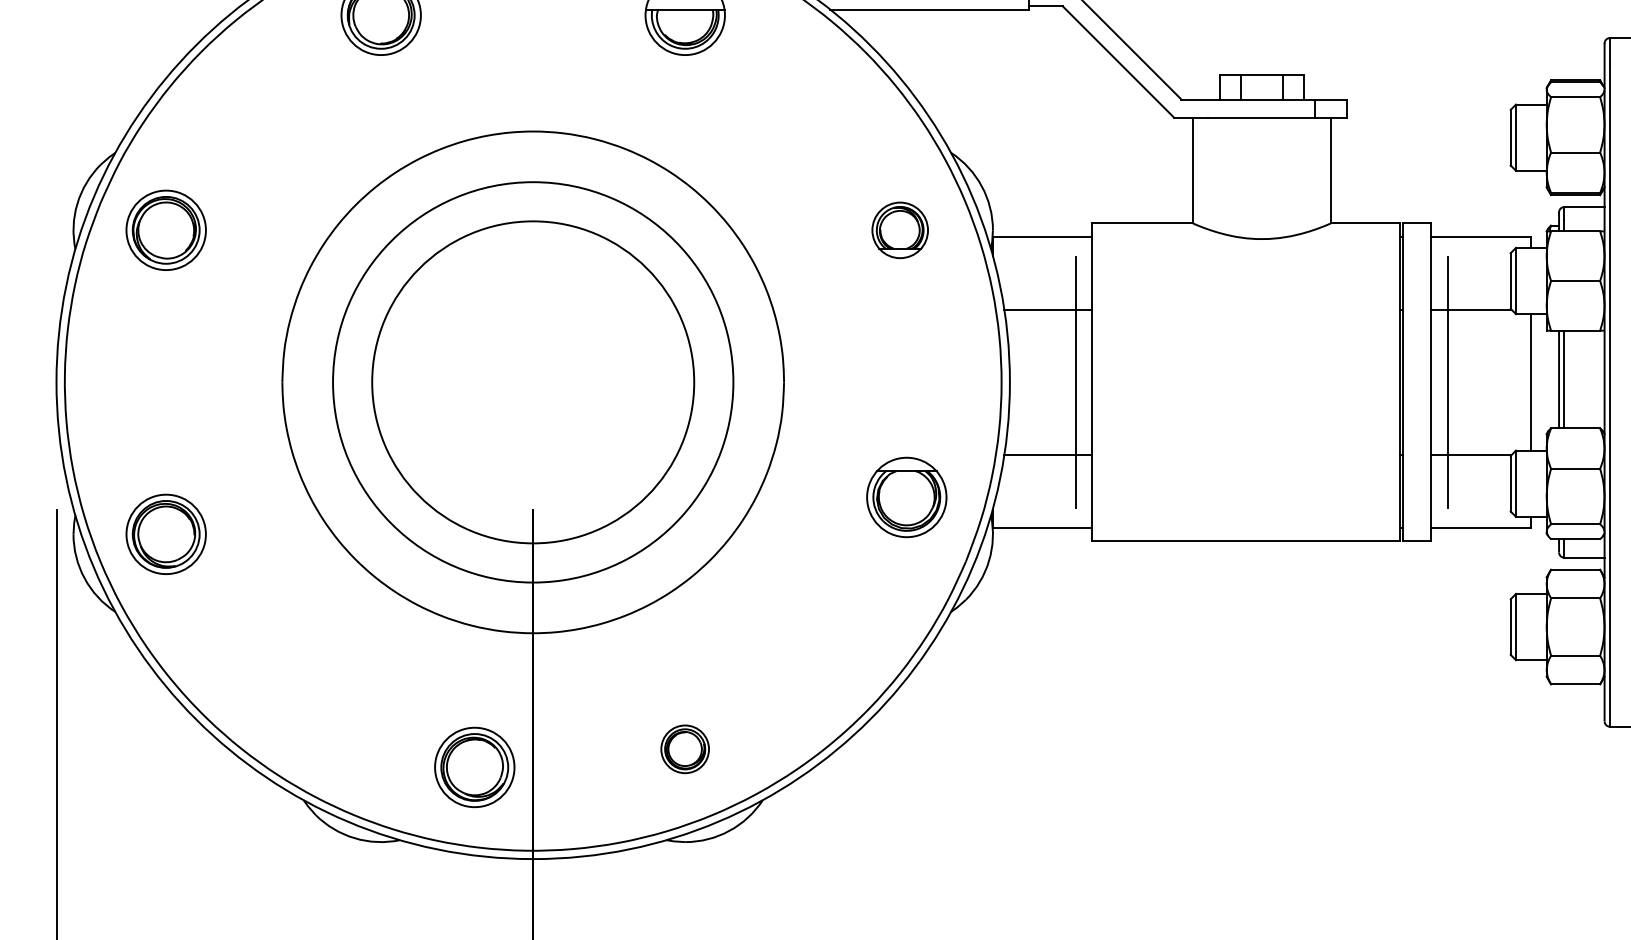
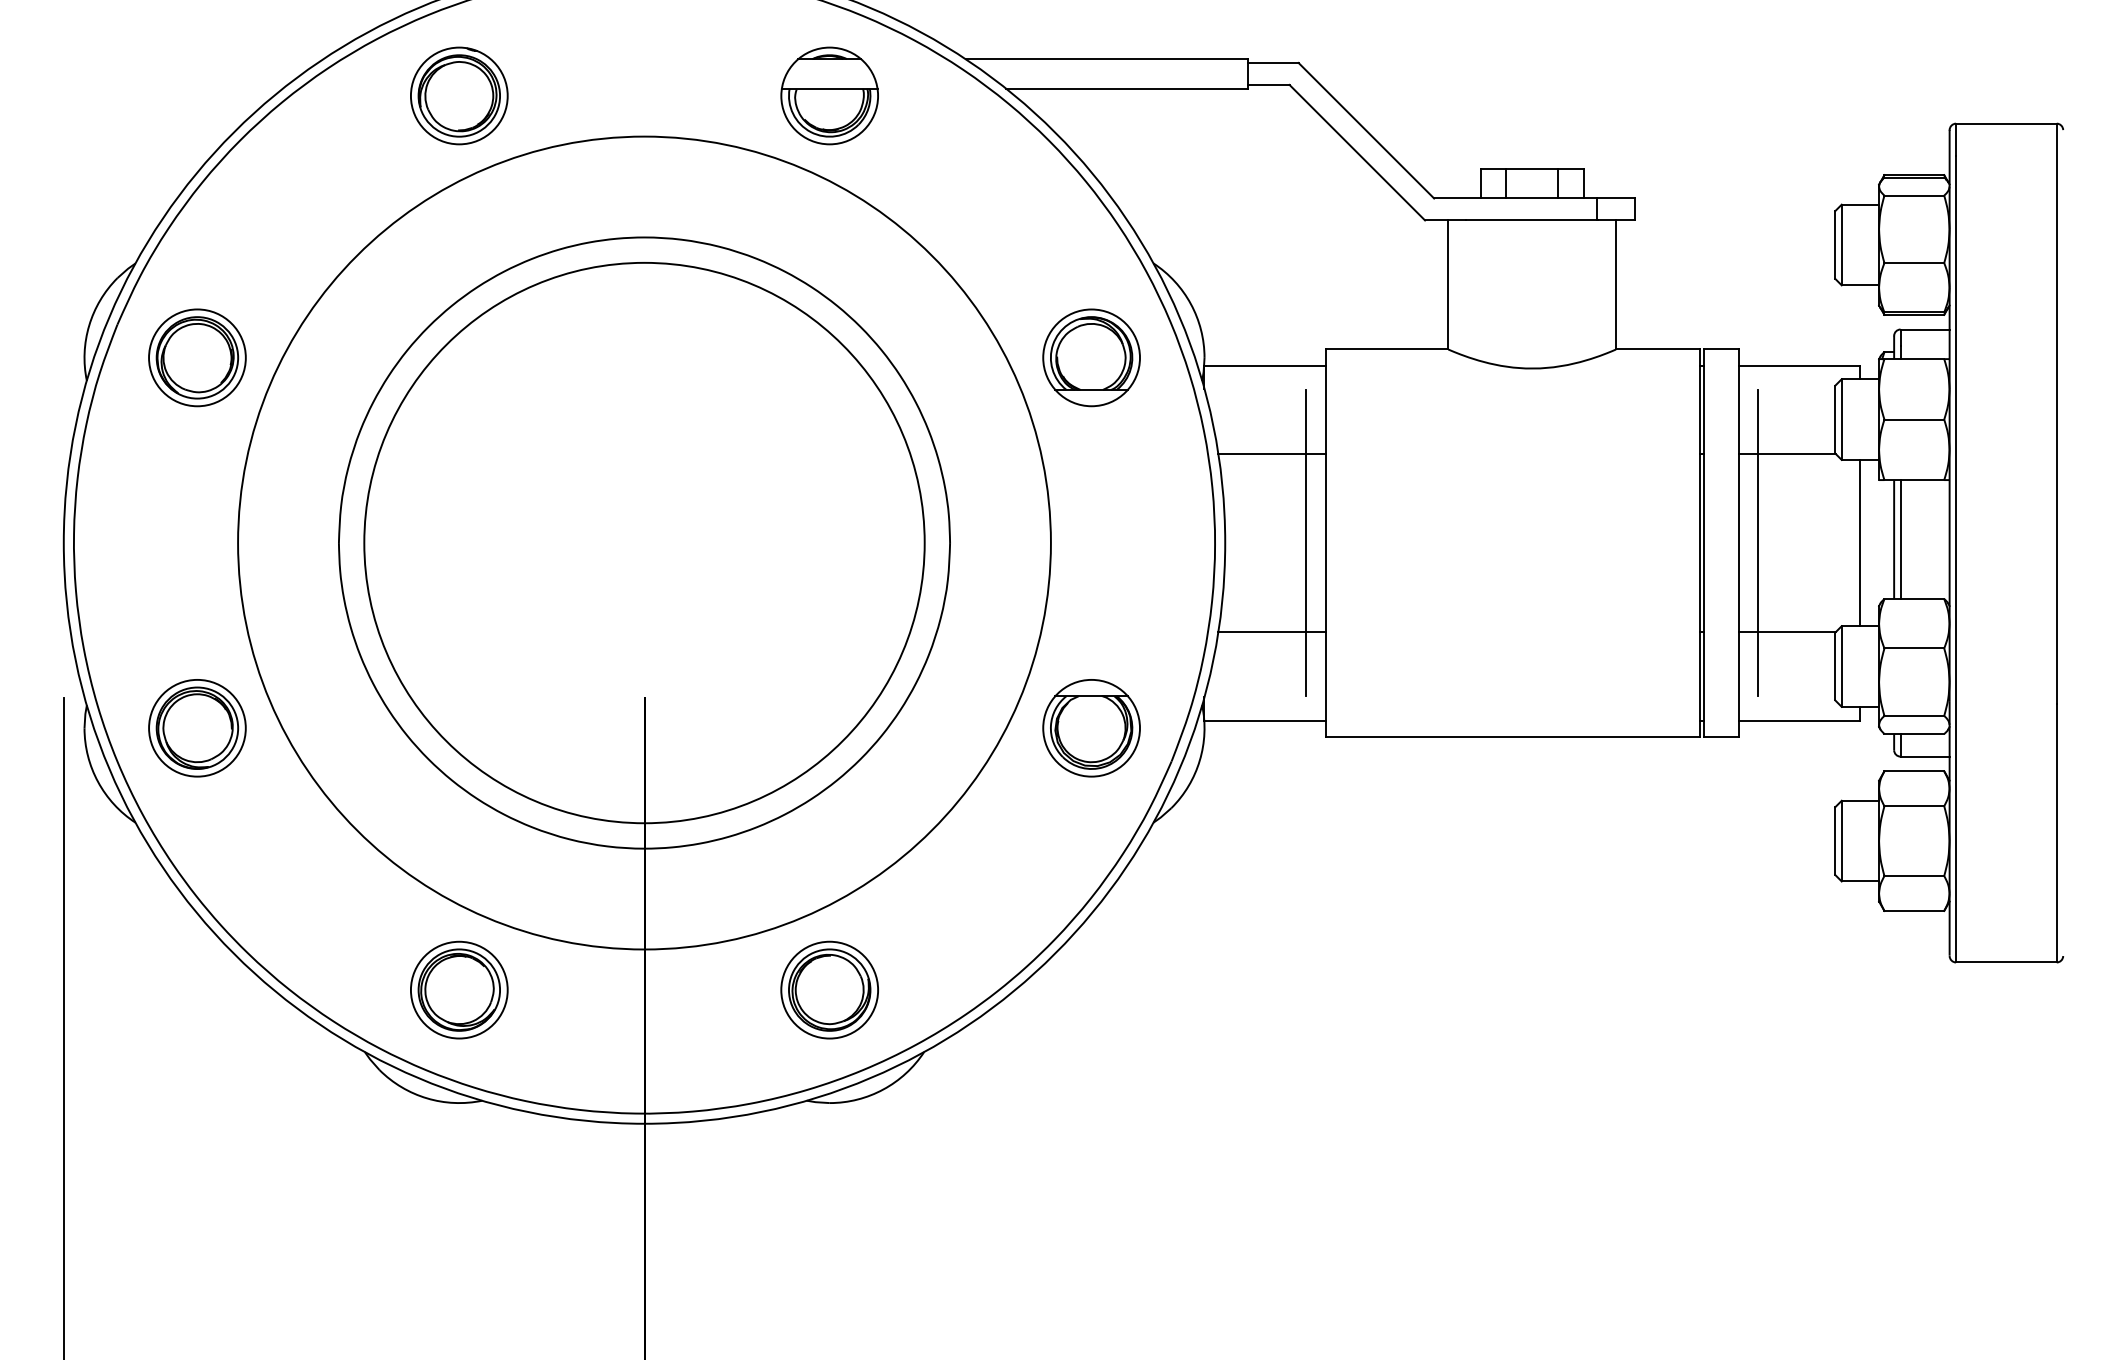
part: (900, 230) -> (1091, 357), size x1.43
circle: (533, 381) -> (644, 542), size x1.43
circle: (533, 381) -> (644, 542), size x1.67
part: (906, 497) -> (1091, 728), moved
part: (685, 748) -> (829, 989), size x1.67
part: (474, 766) -> (459, 989), moved

